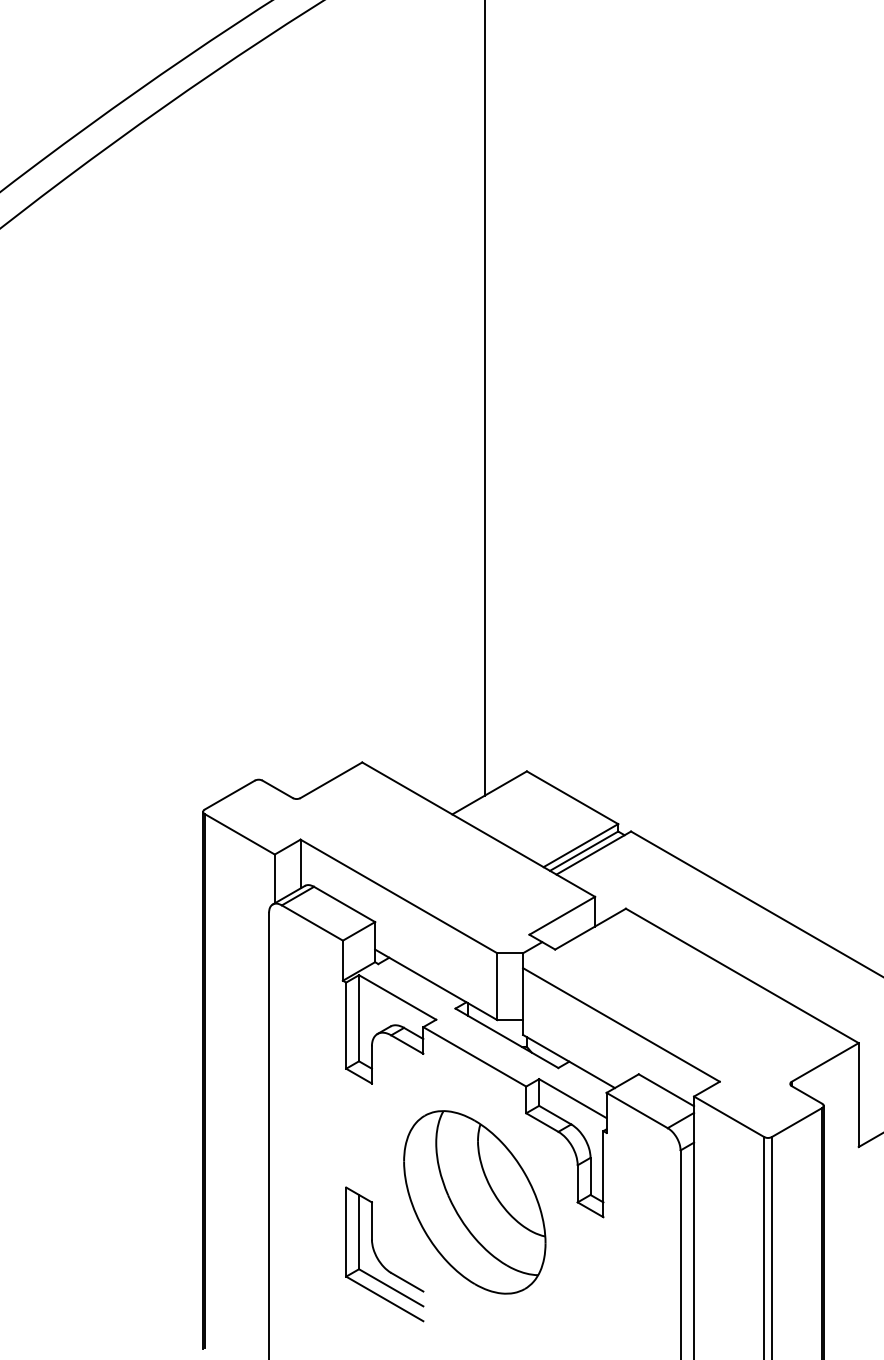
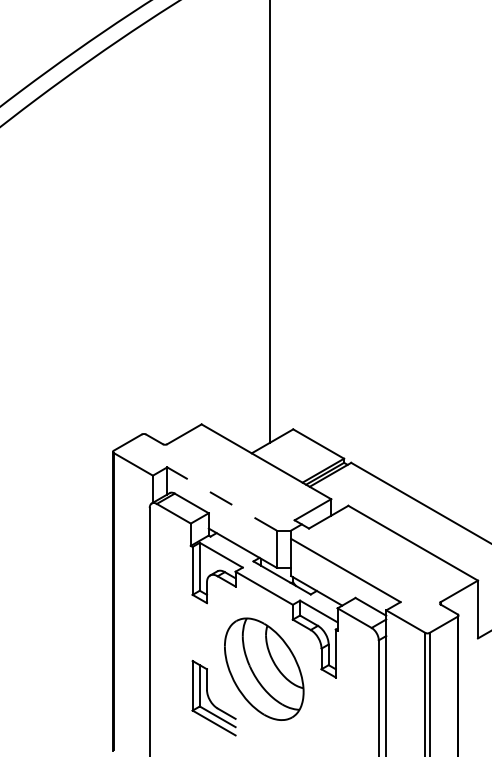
line: (397, 895) -> (221, 498), solid -> dashed

